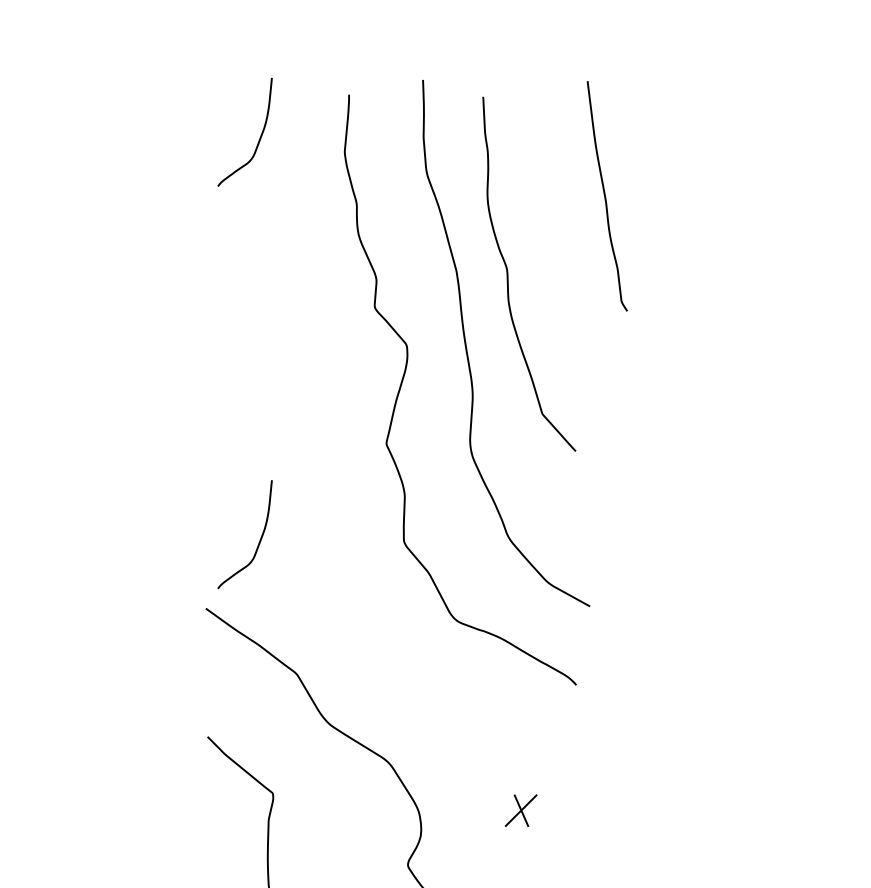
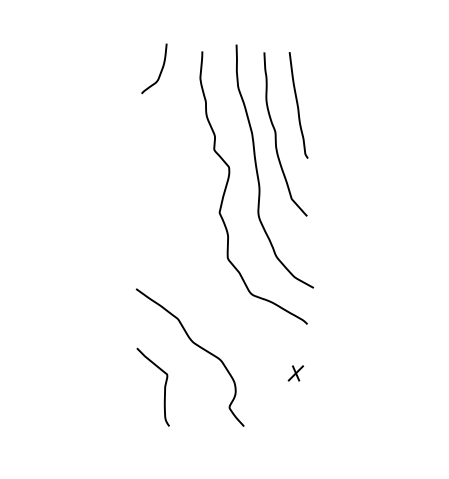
curve: (606, 196) -> (298, 105), moved
curve: (258, 538) -> (160, 256), removed
part: (520, 810) -> (295, 373), moved

